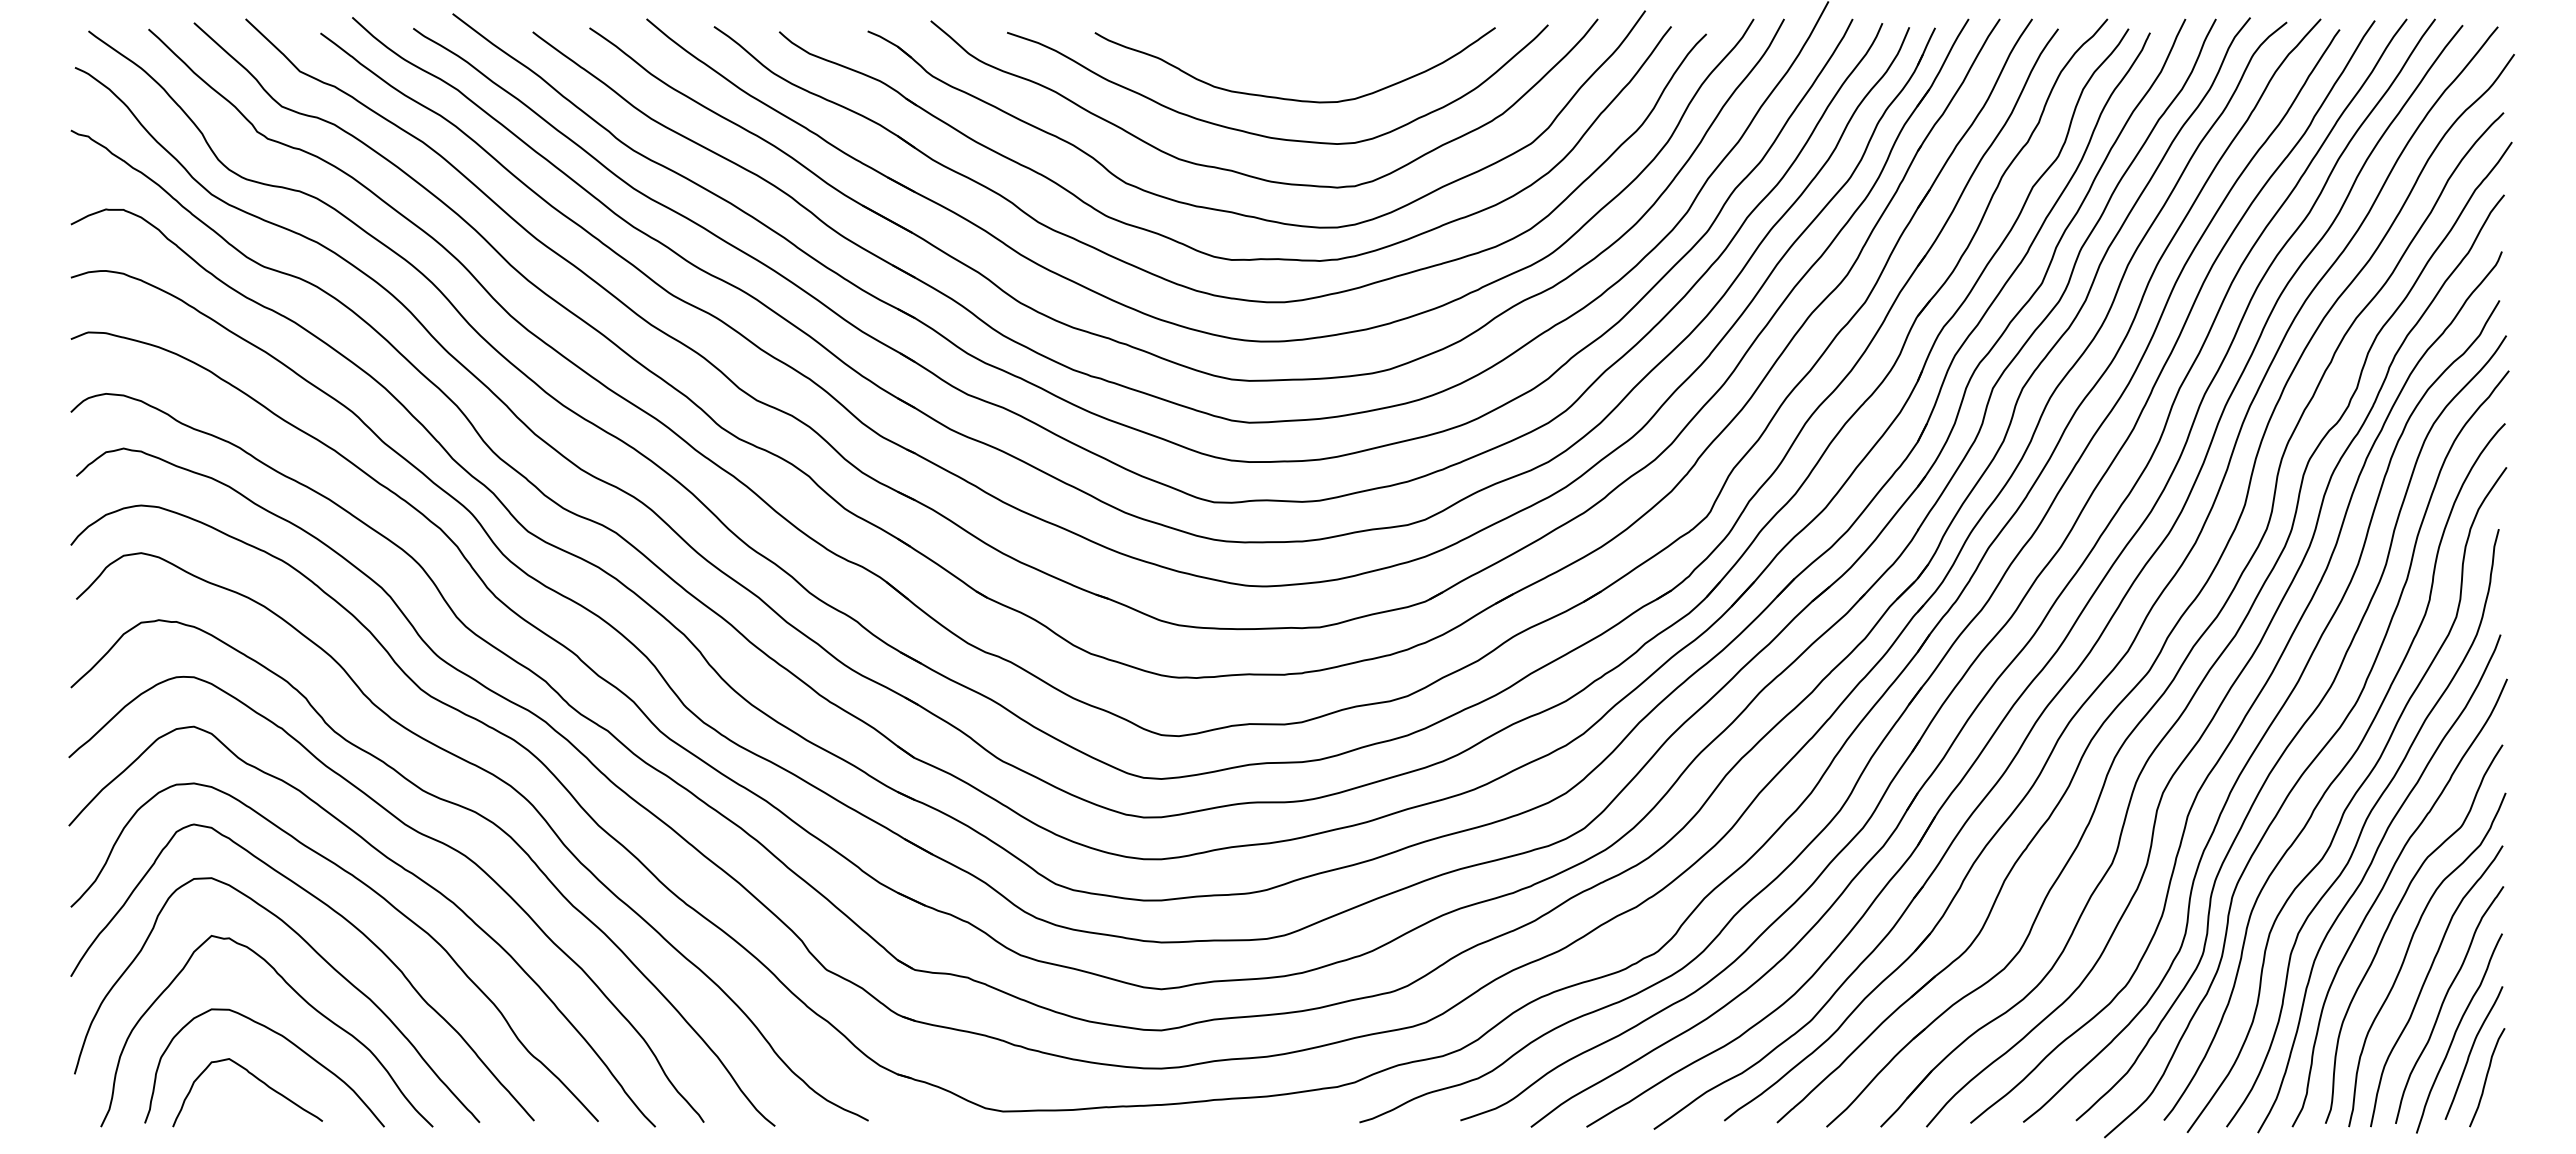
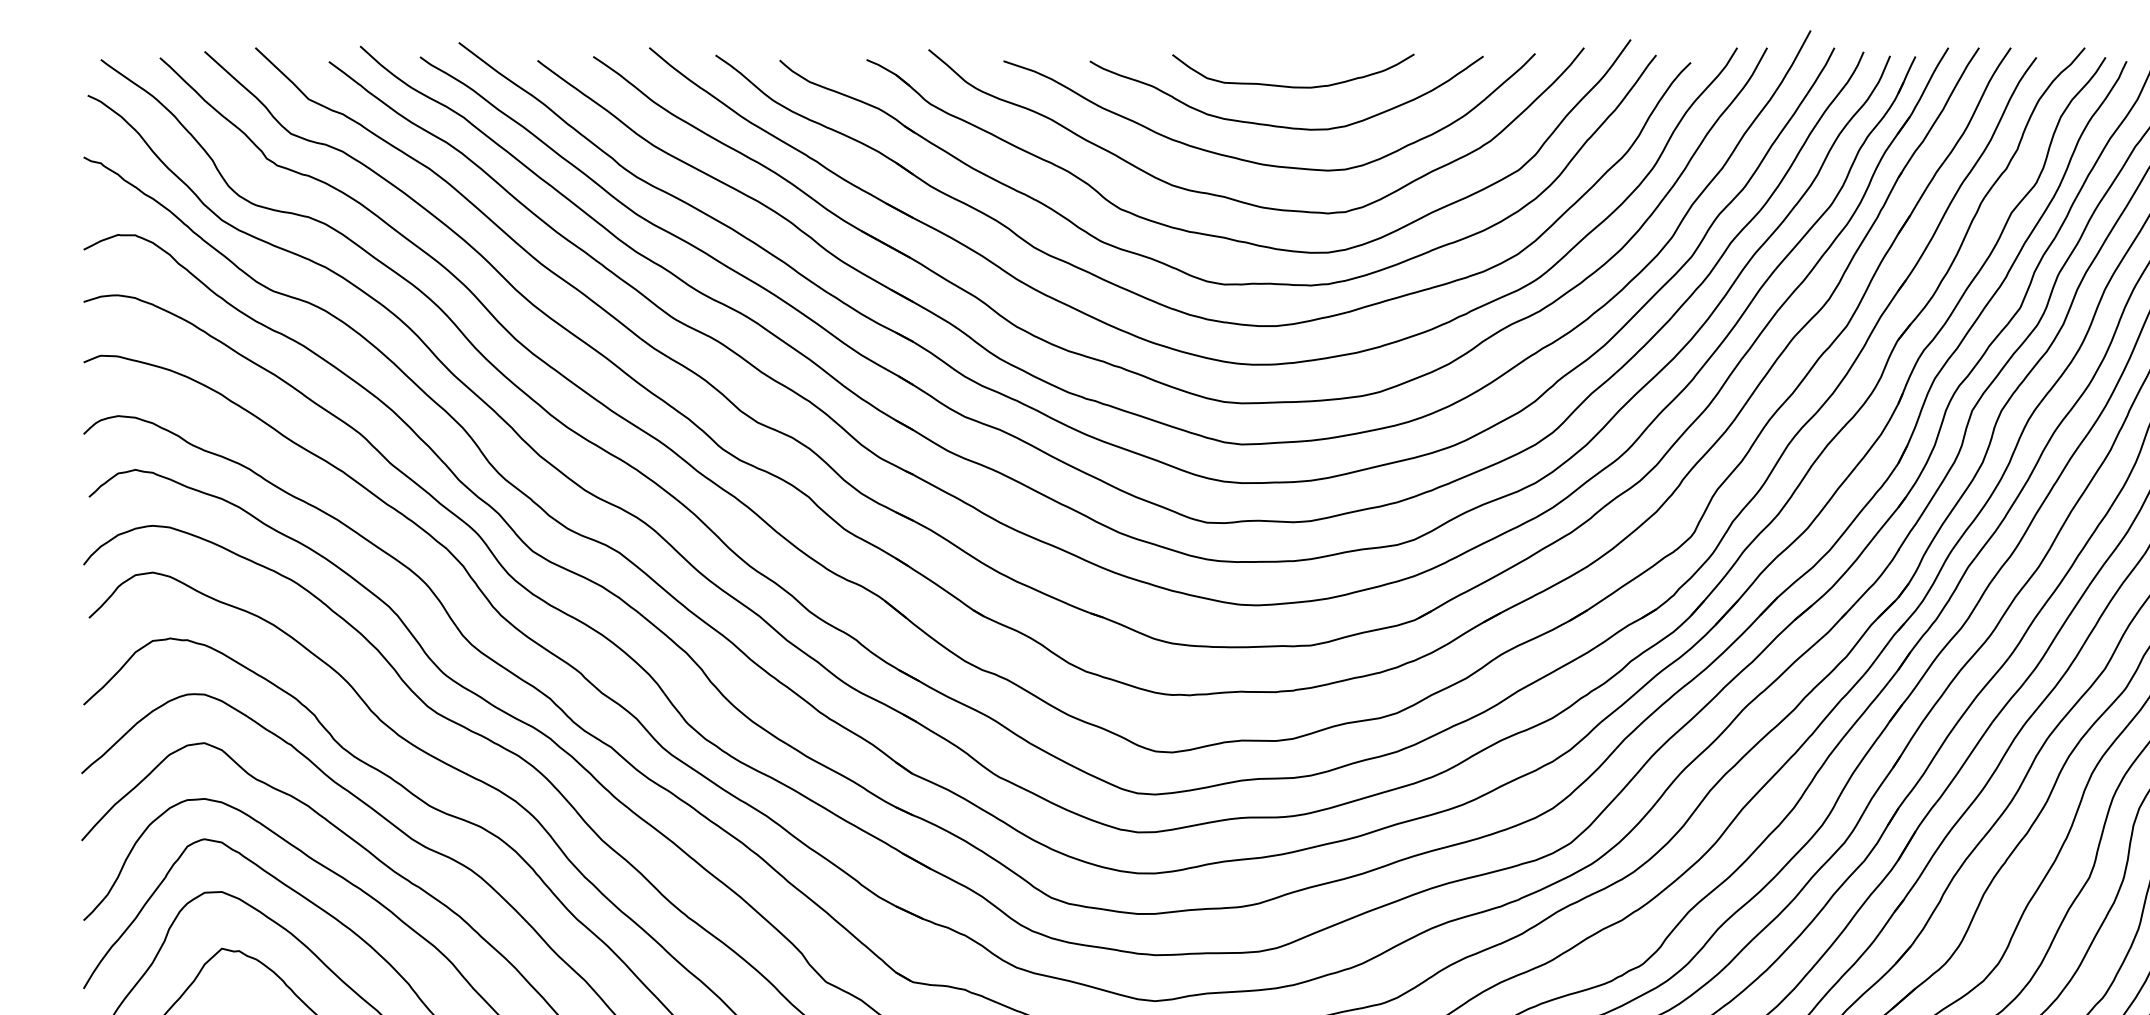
curve: (1296, 57) -> (1287, 85), added

